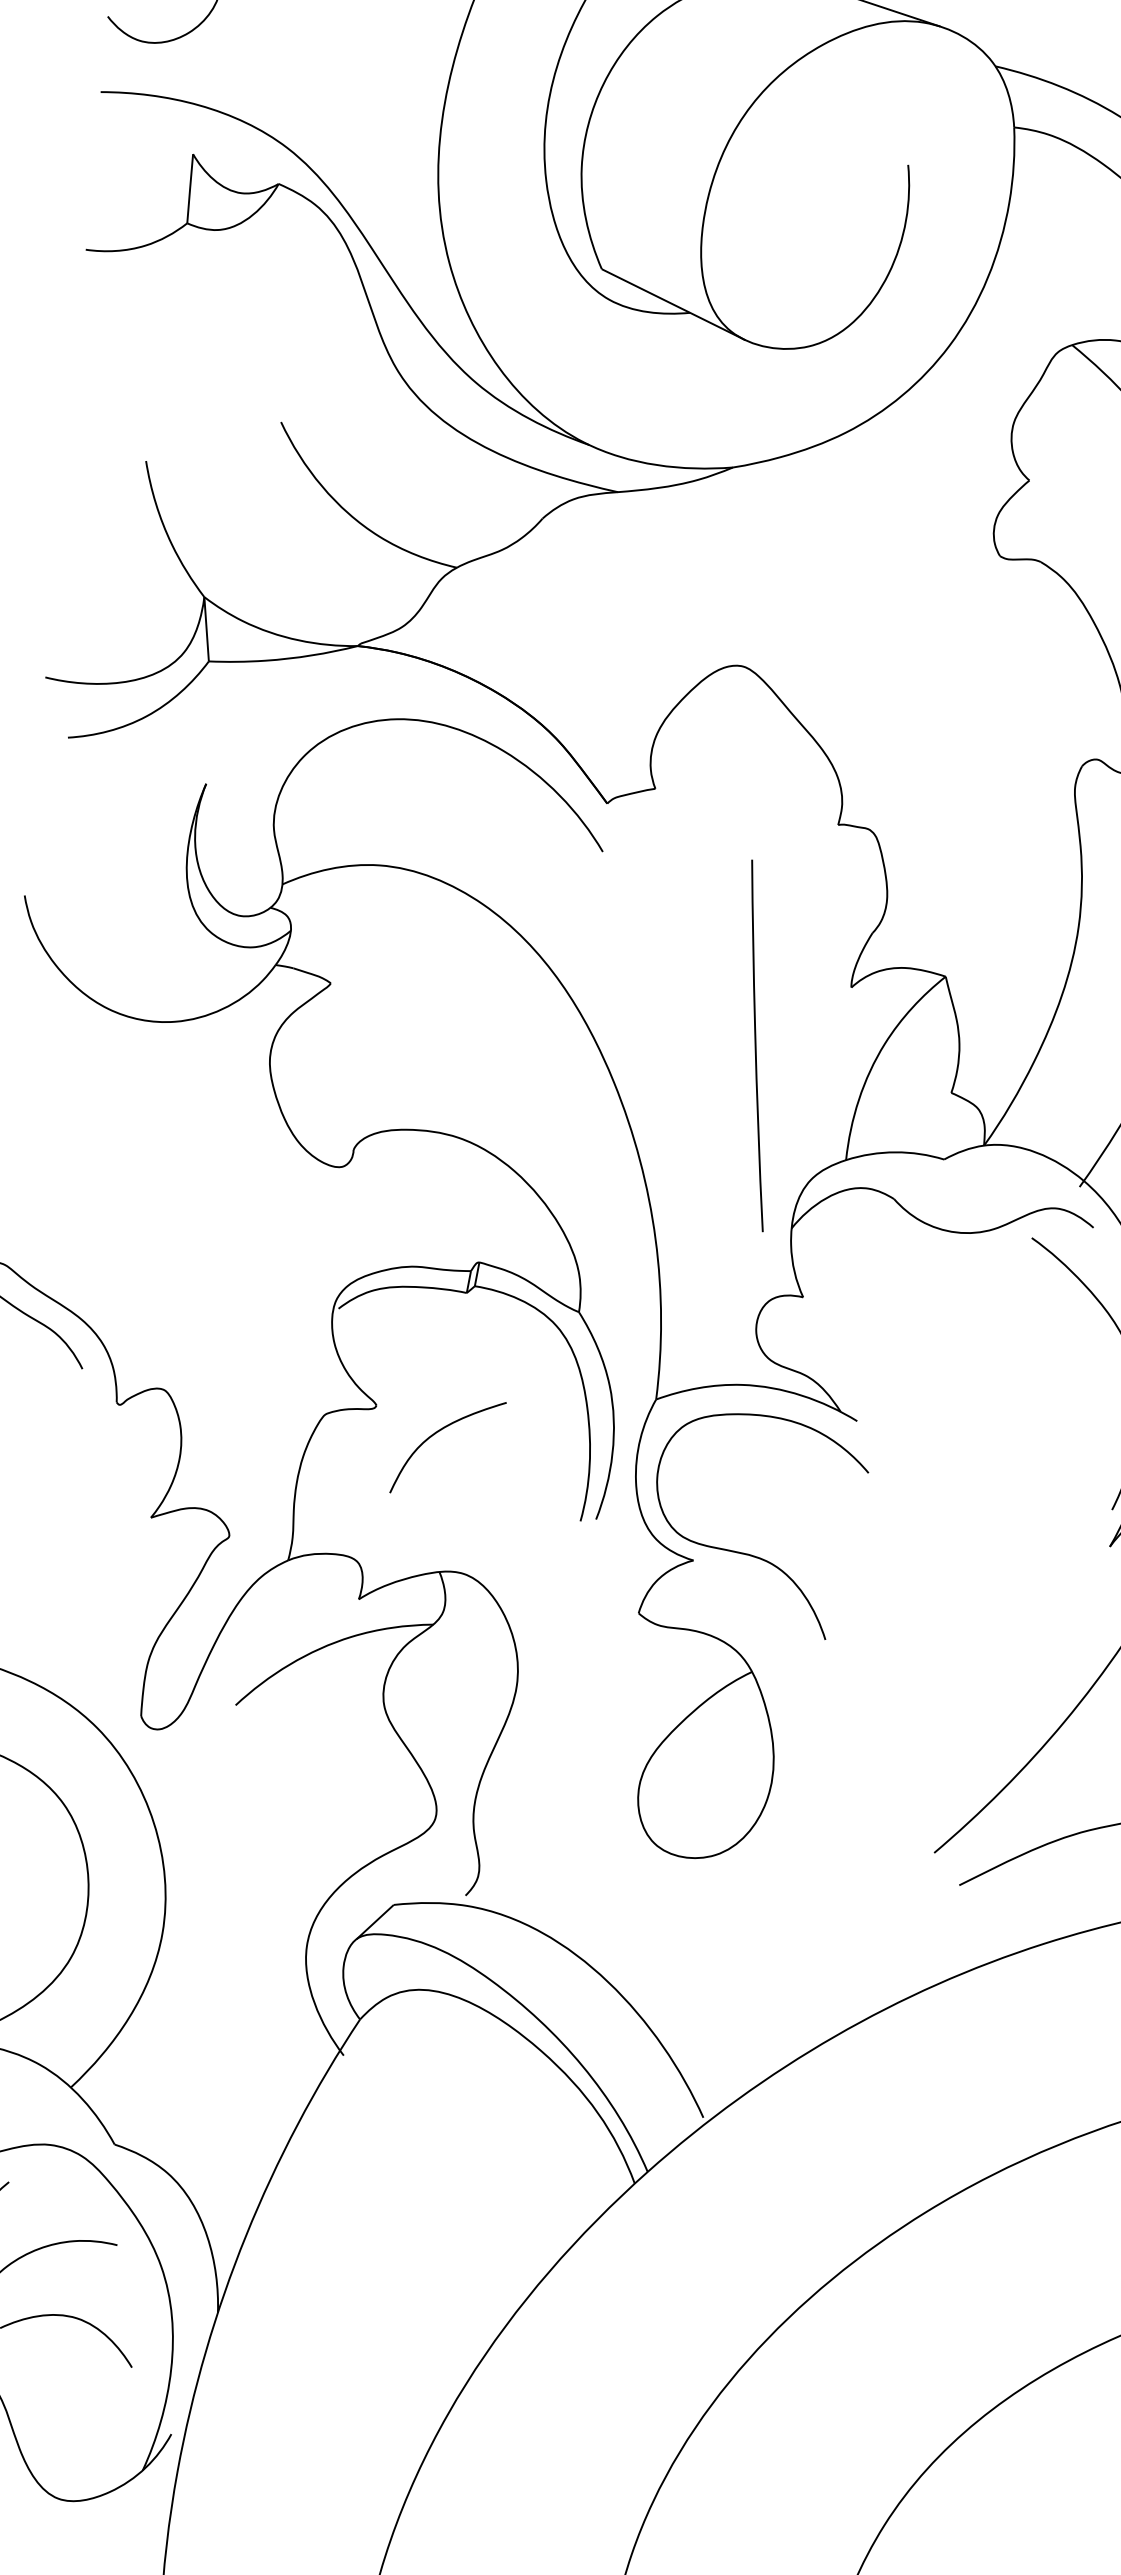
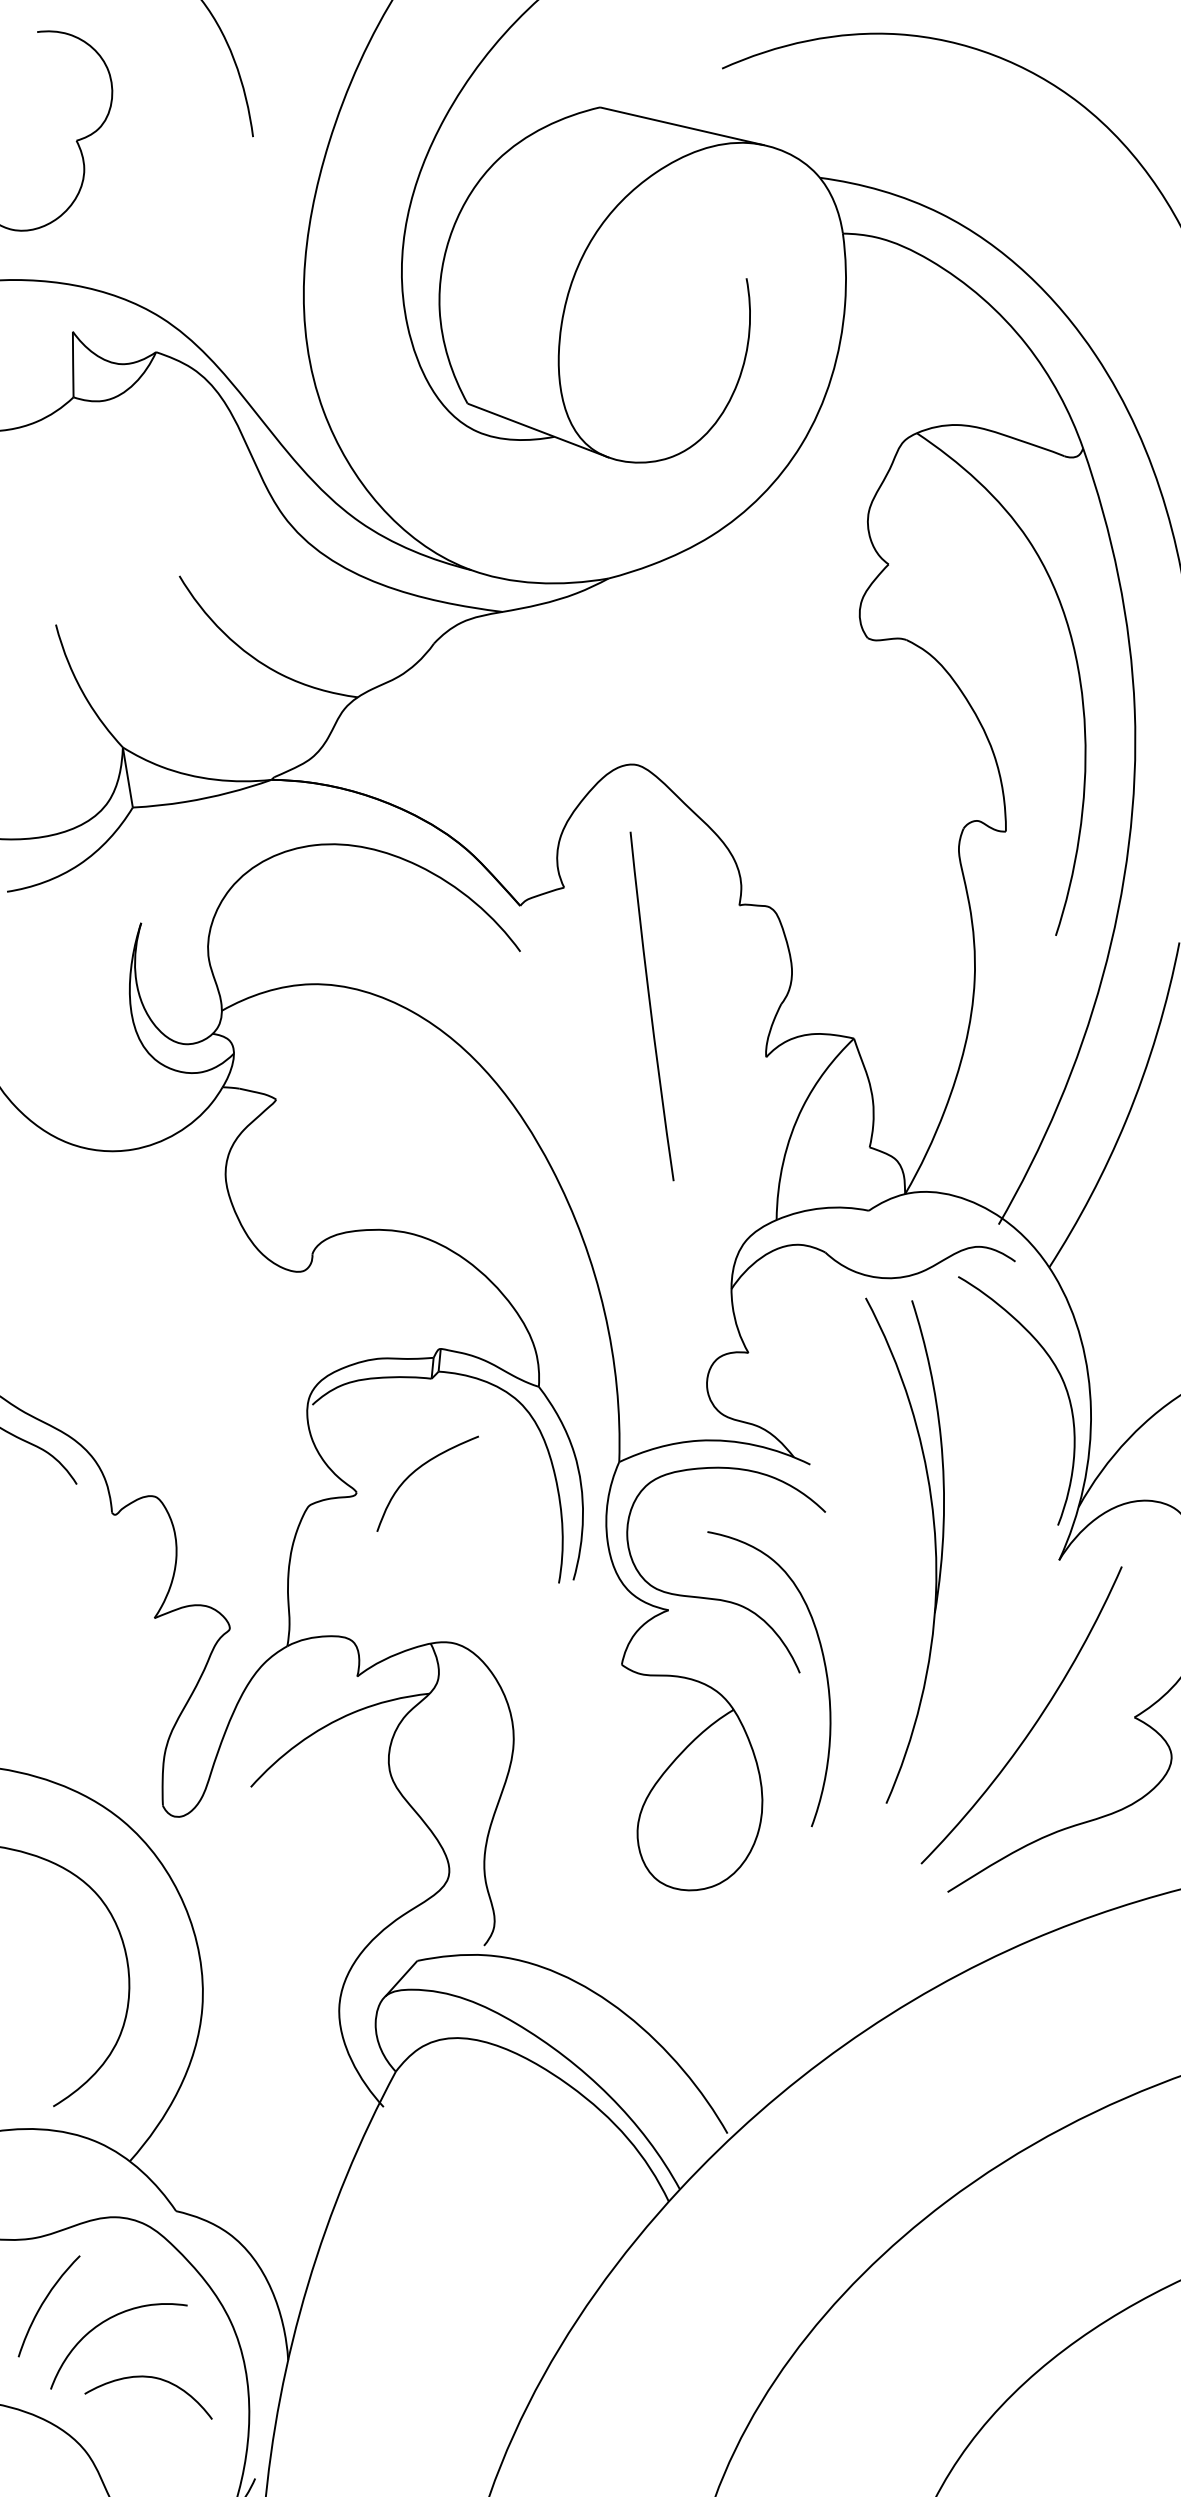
curve: (756, 1045) -> (651, 1006), moved
curve: (438, 1432) -> (417, 1470), moved
part: (979, 1522) -> (934, 1549), added
curve: (851, 1637) -> (824, 1668), added

